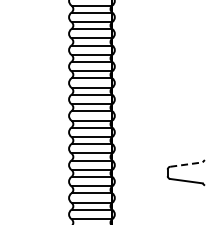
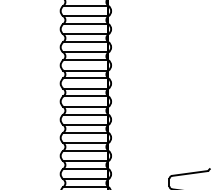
line: (186, 164) -> (190, 173), dashed -> solid

